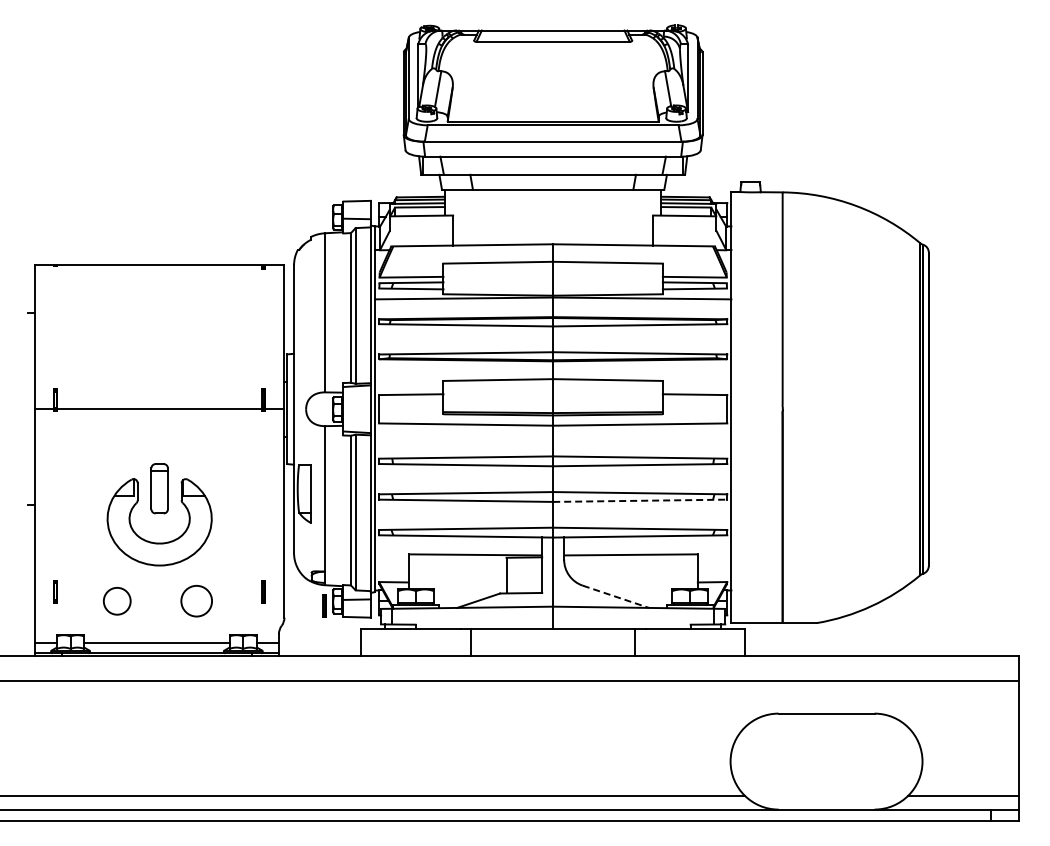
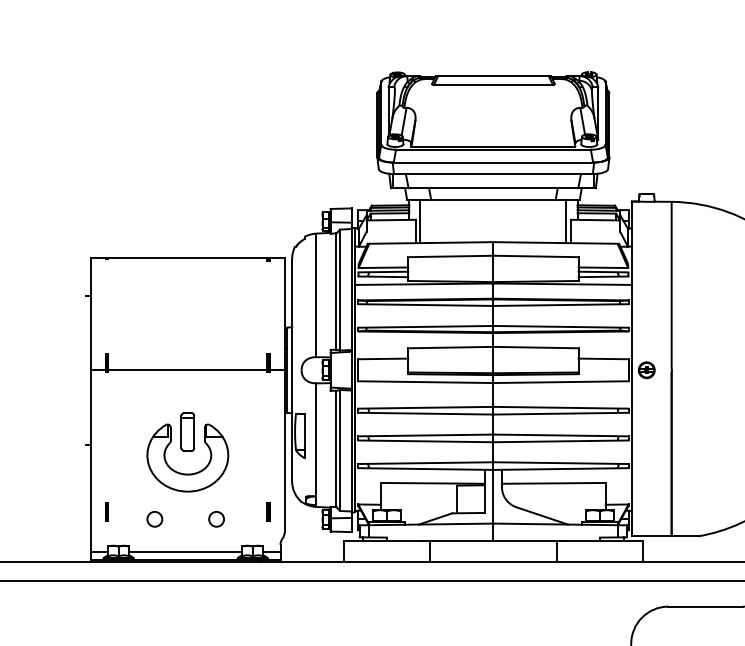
line: (459, 217) -> (420, 221), added
line: (647, 217) -> (566, 221), added
part: (750, 409) -> (646, 370), added
line: (640, 500) -> (561, 441), dashed -> solid
line: (615, 596) -> (541, 515), dashed -> solid
circle: (116, 600) -> (154, 518), size x0.71
circle: (196, 600) -> (216, 518), size x0.62
line: (324, 605) -> (315, 522), removed

